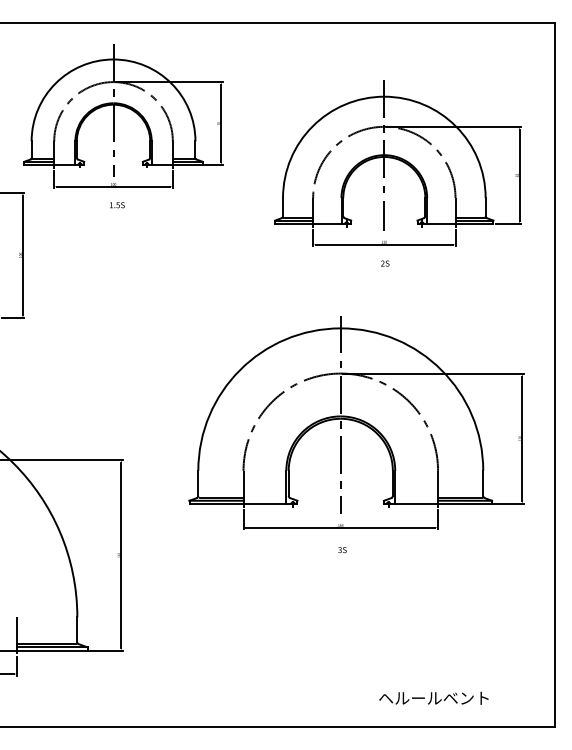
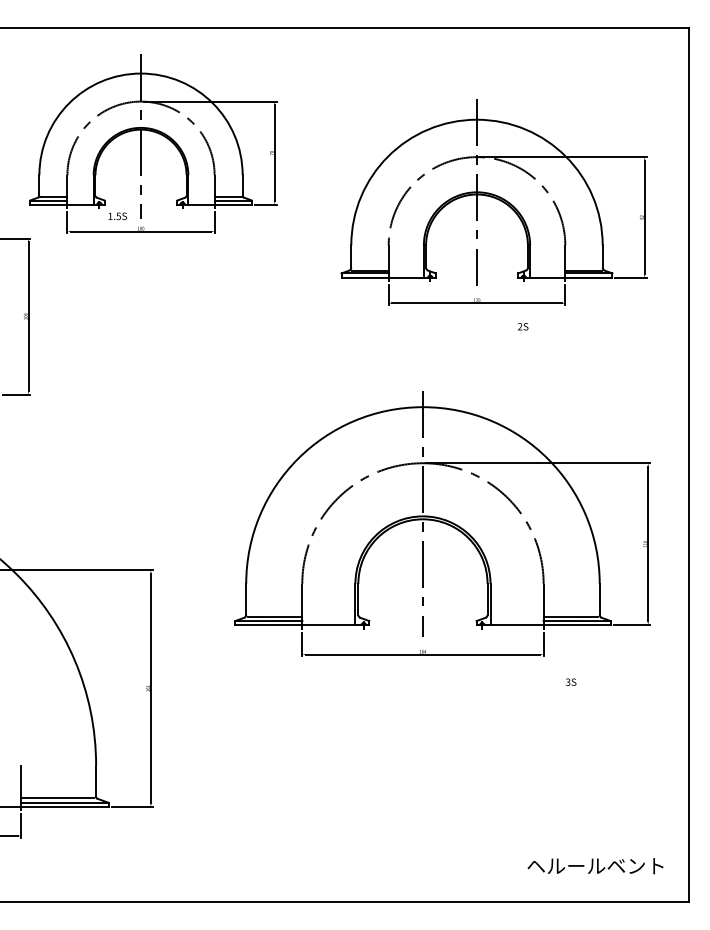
text: (117, 205) -> (117, 216), moved
text: (385, 263) -> (523, 326), moved
text: (342, 549) -> (571, 681), moved
text: (433, 698) -> (595, 866), moved

